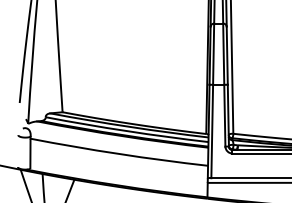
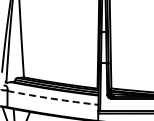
arc: (118, 153) -> (52, 98), solid -> dashed

